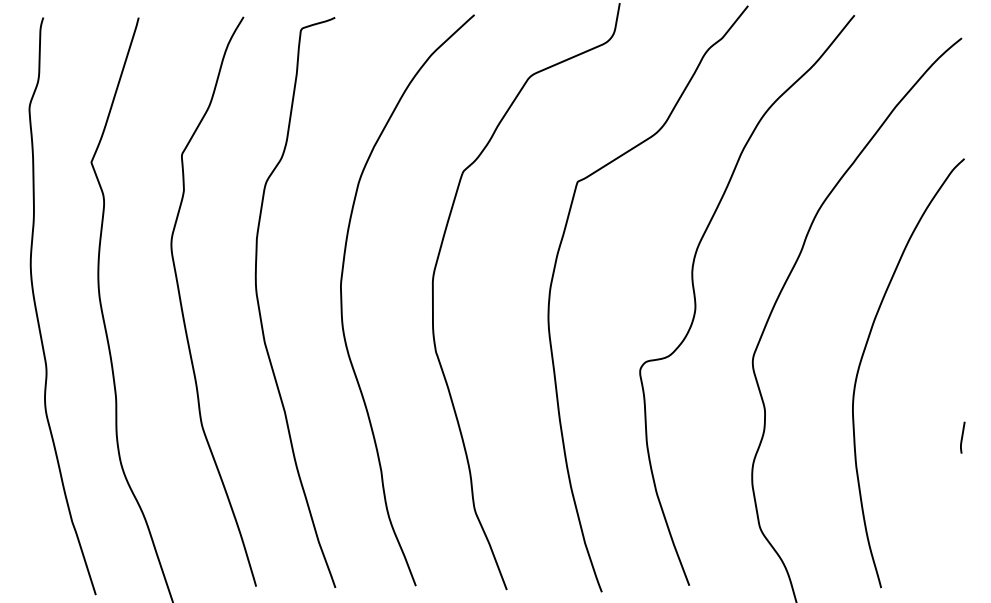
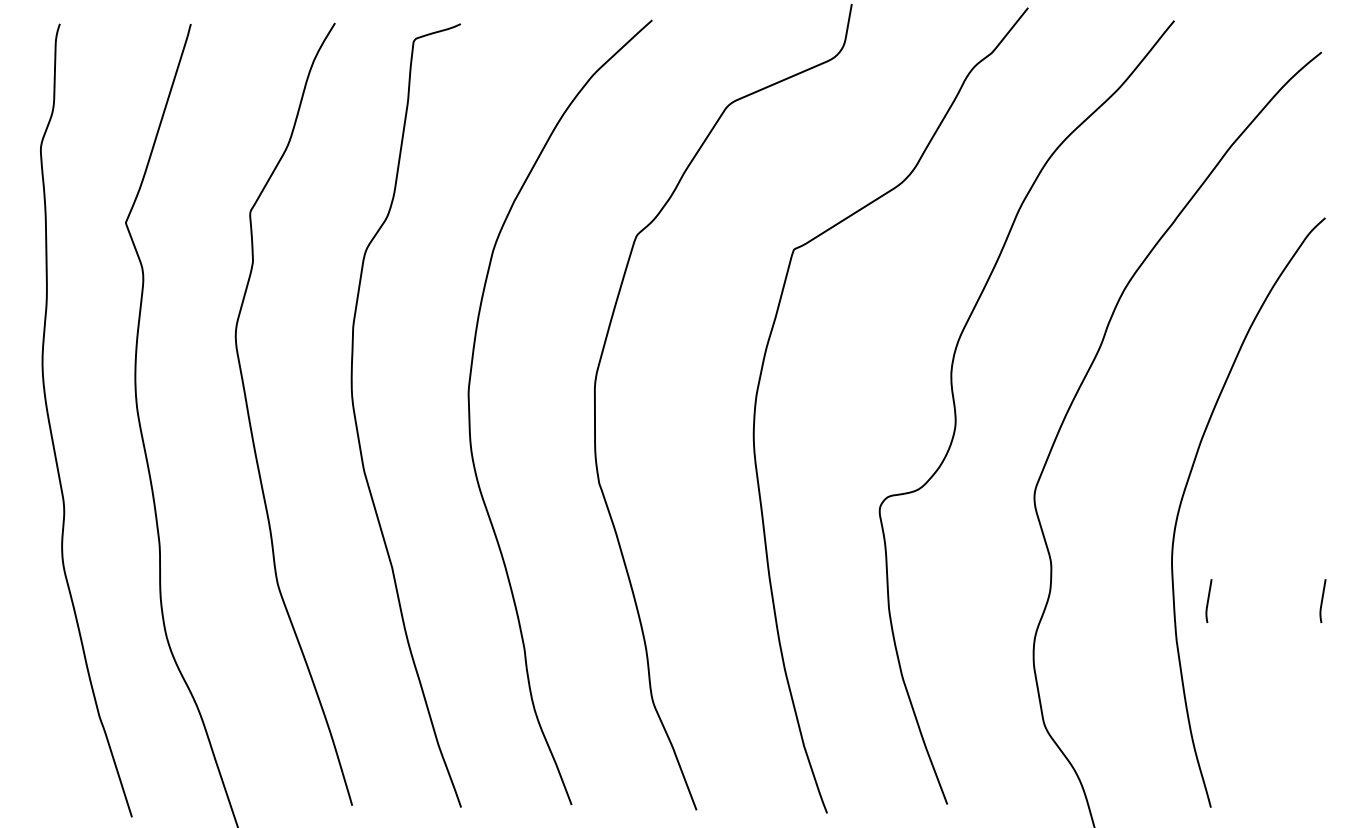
curve: (879, 437) -> (1208, 600), added

